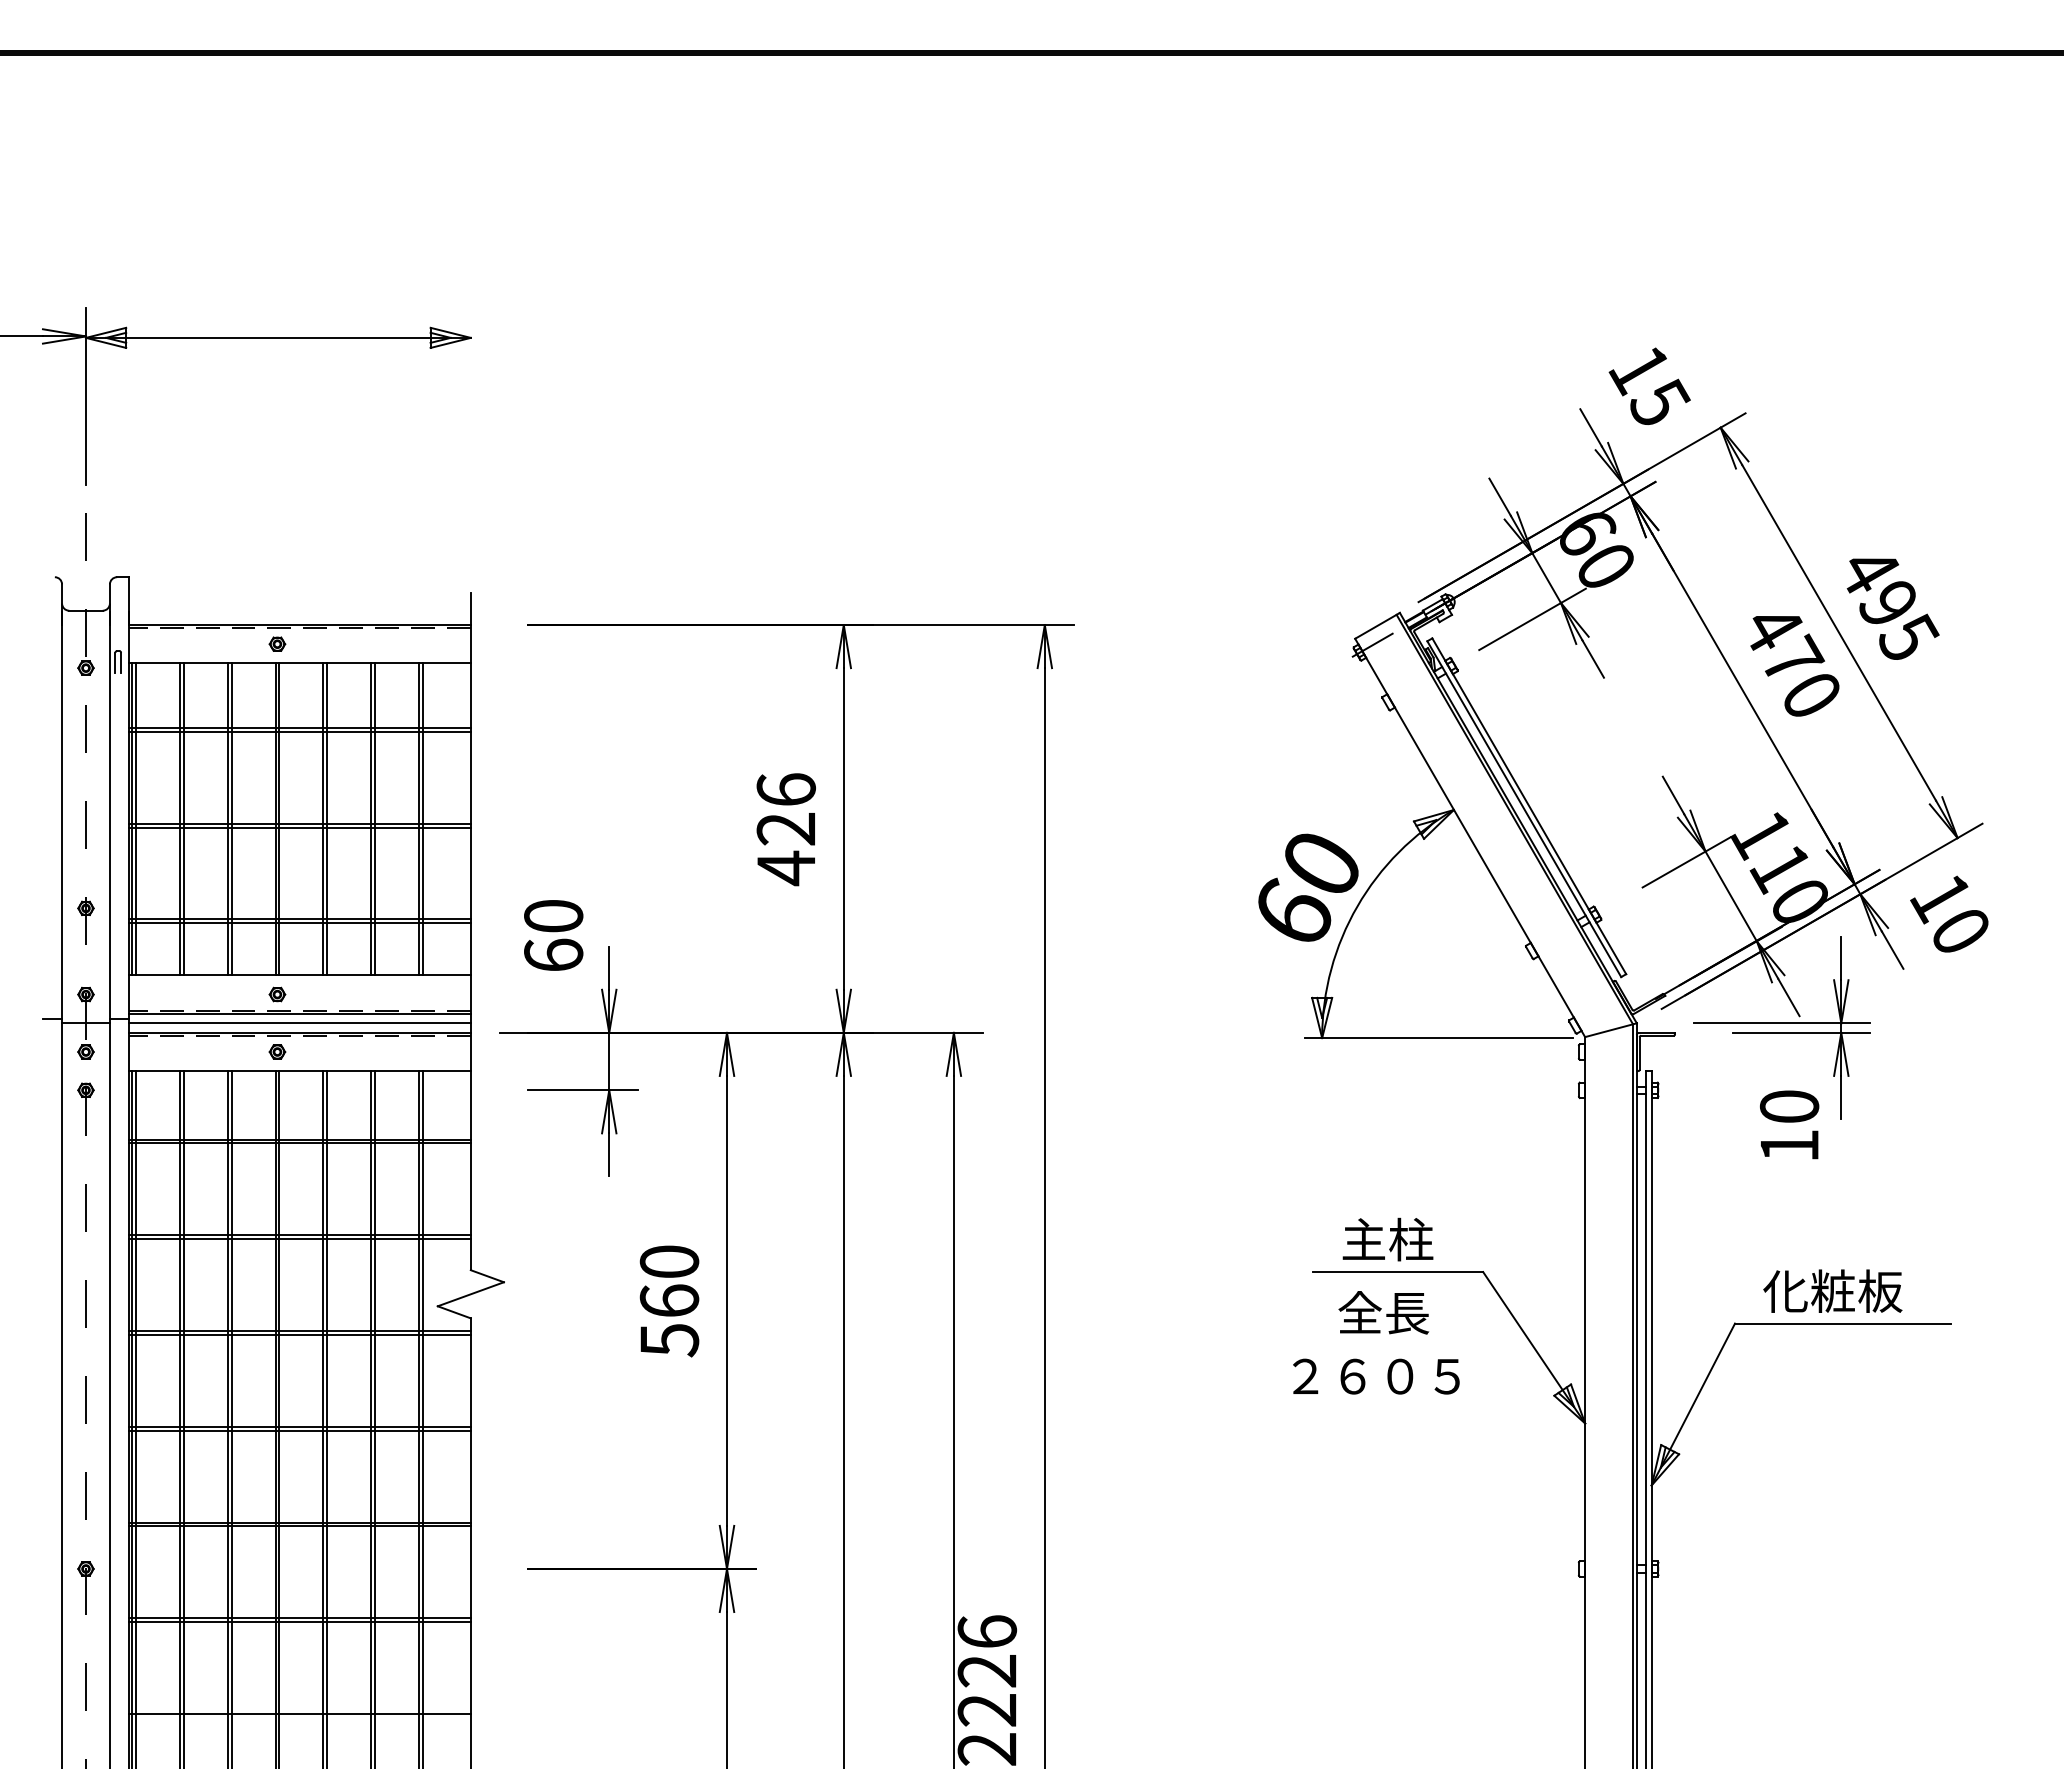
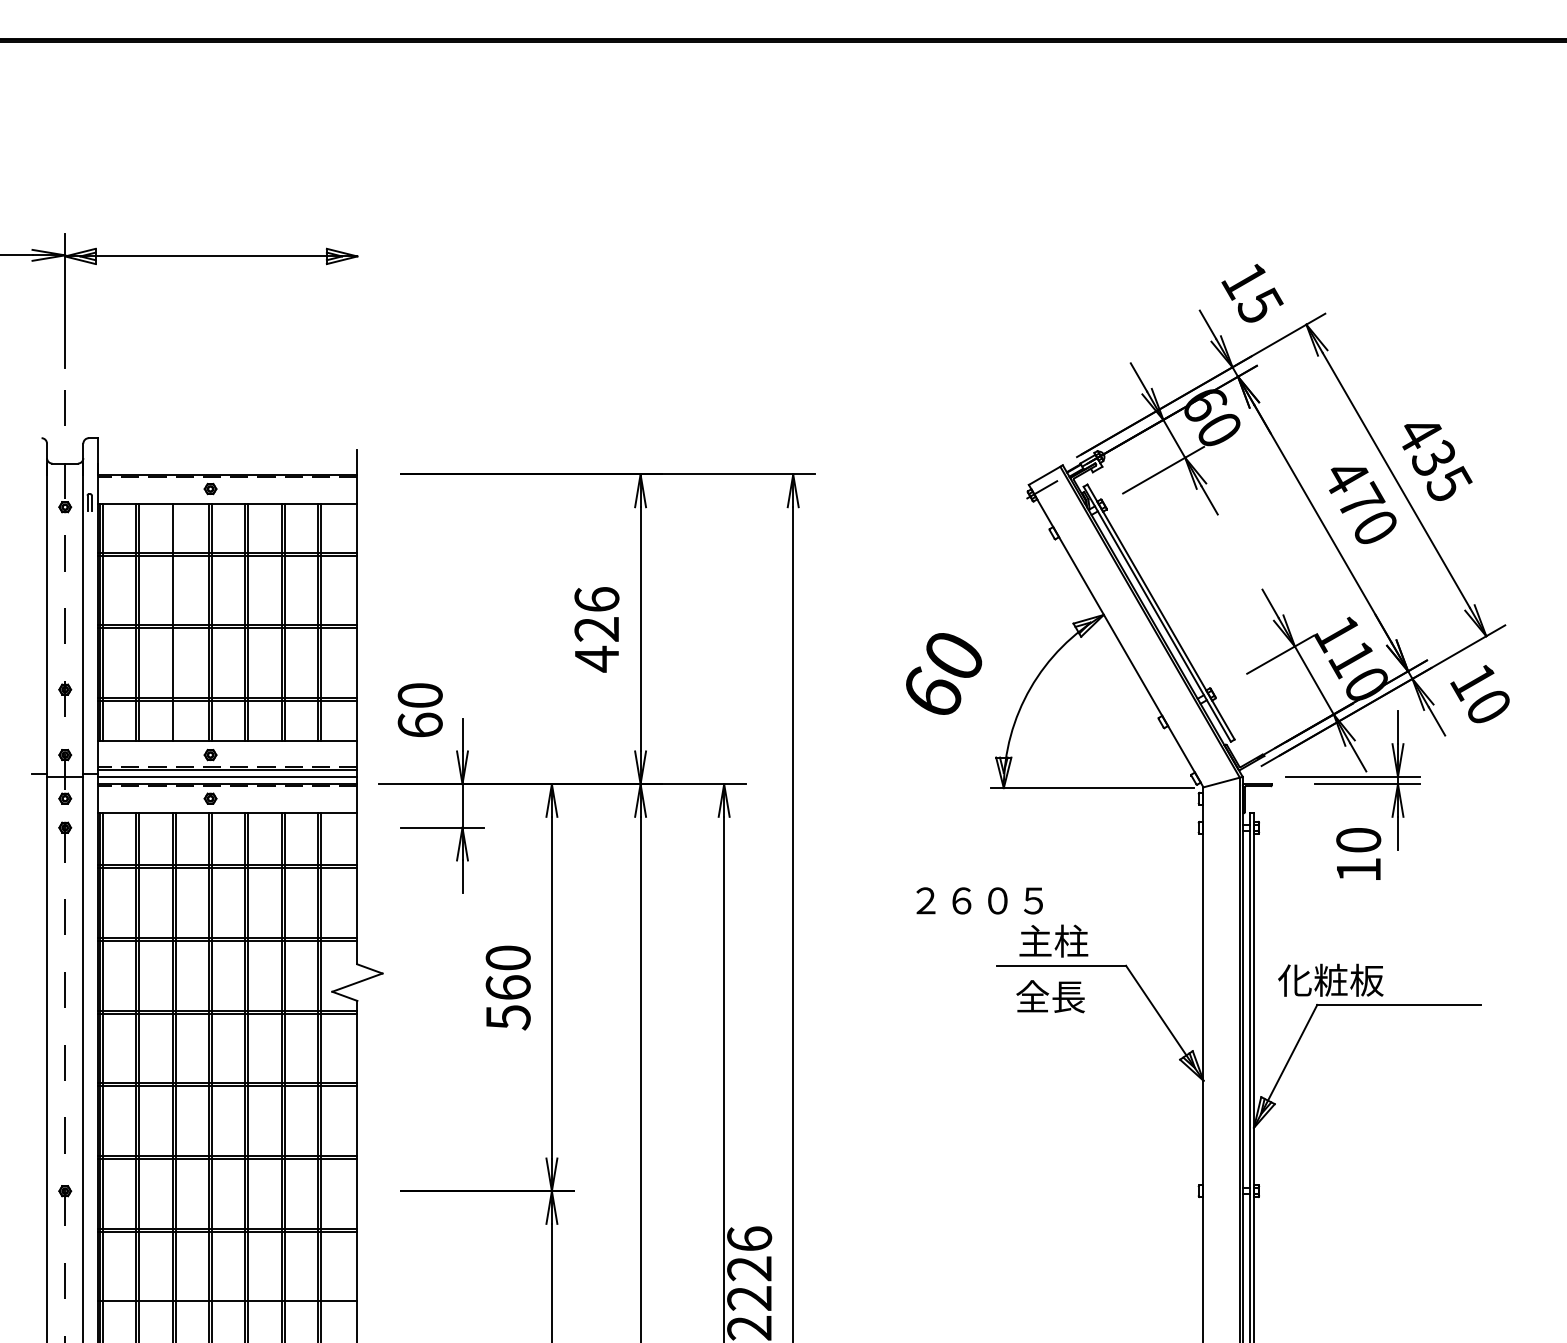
text: (1887, 602) -> (1433, 457), 495 -> 435
line: (231, 819) -> (175, 622), removed
text: (1308, 887) -> (944, 673), moved
text: (1832, 1290) -> (1330, 979), moved
text: (1376, 1376) -> (979, 900), moved

